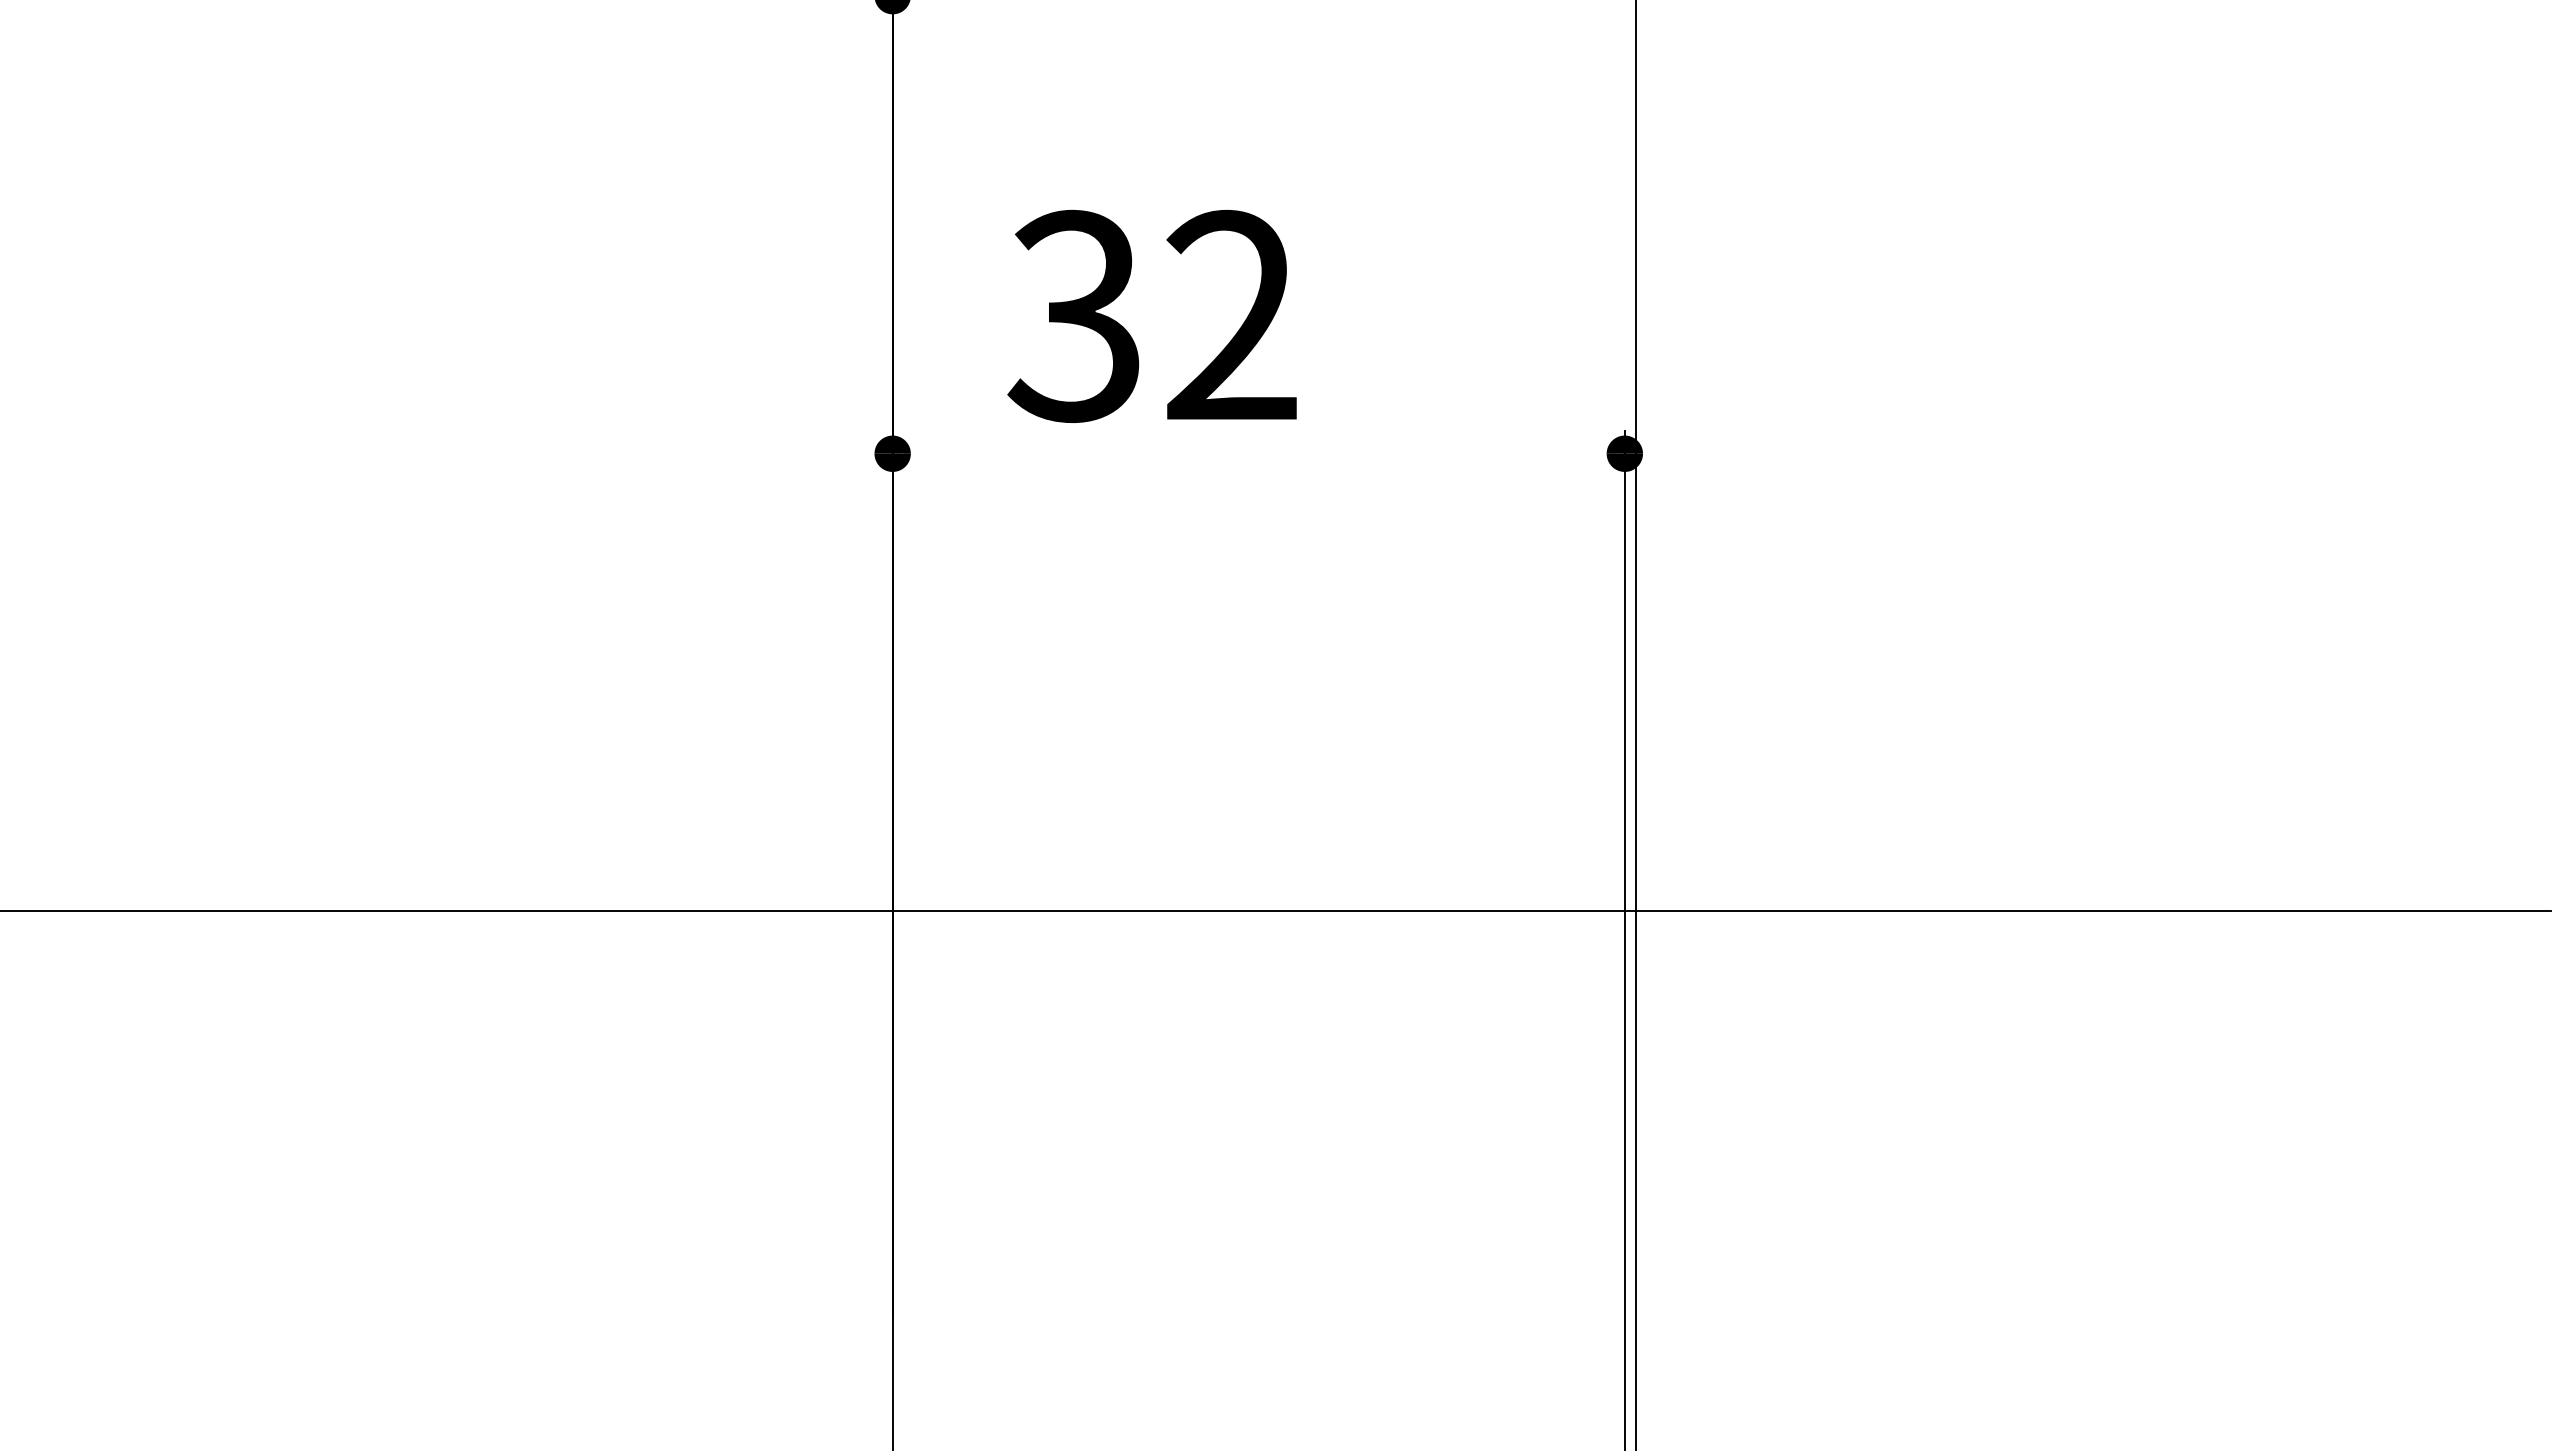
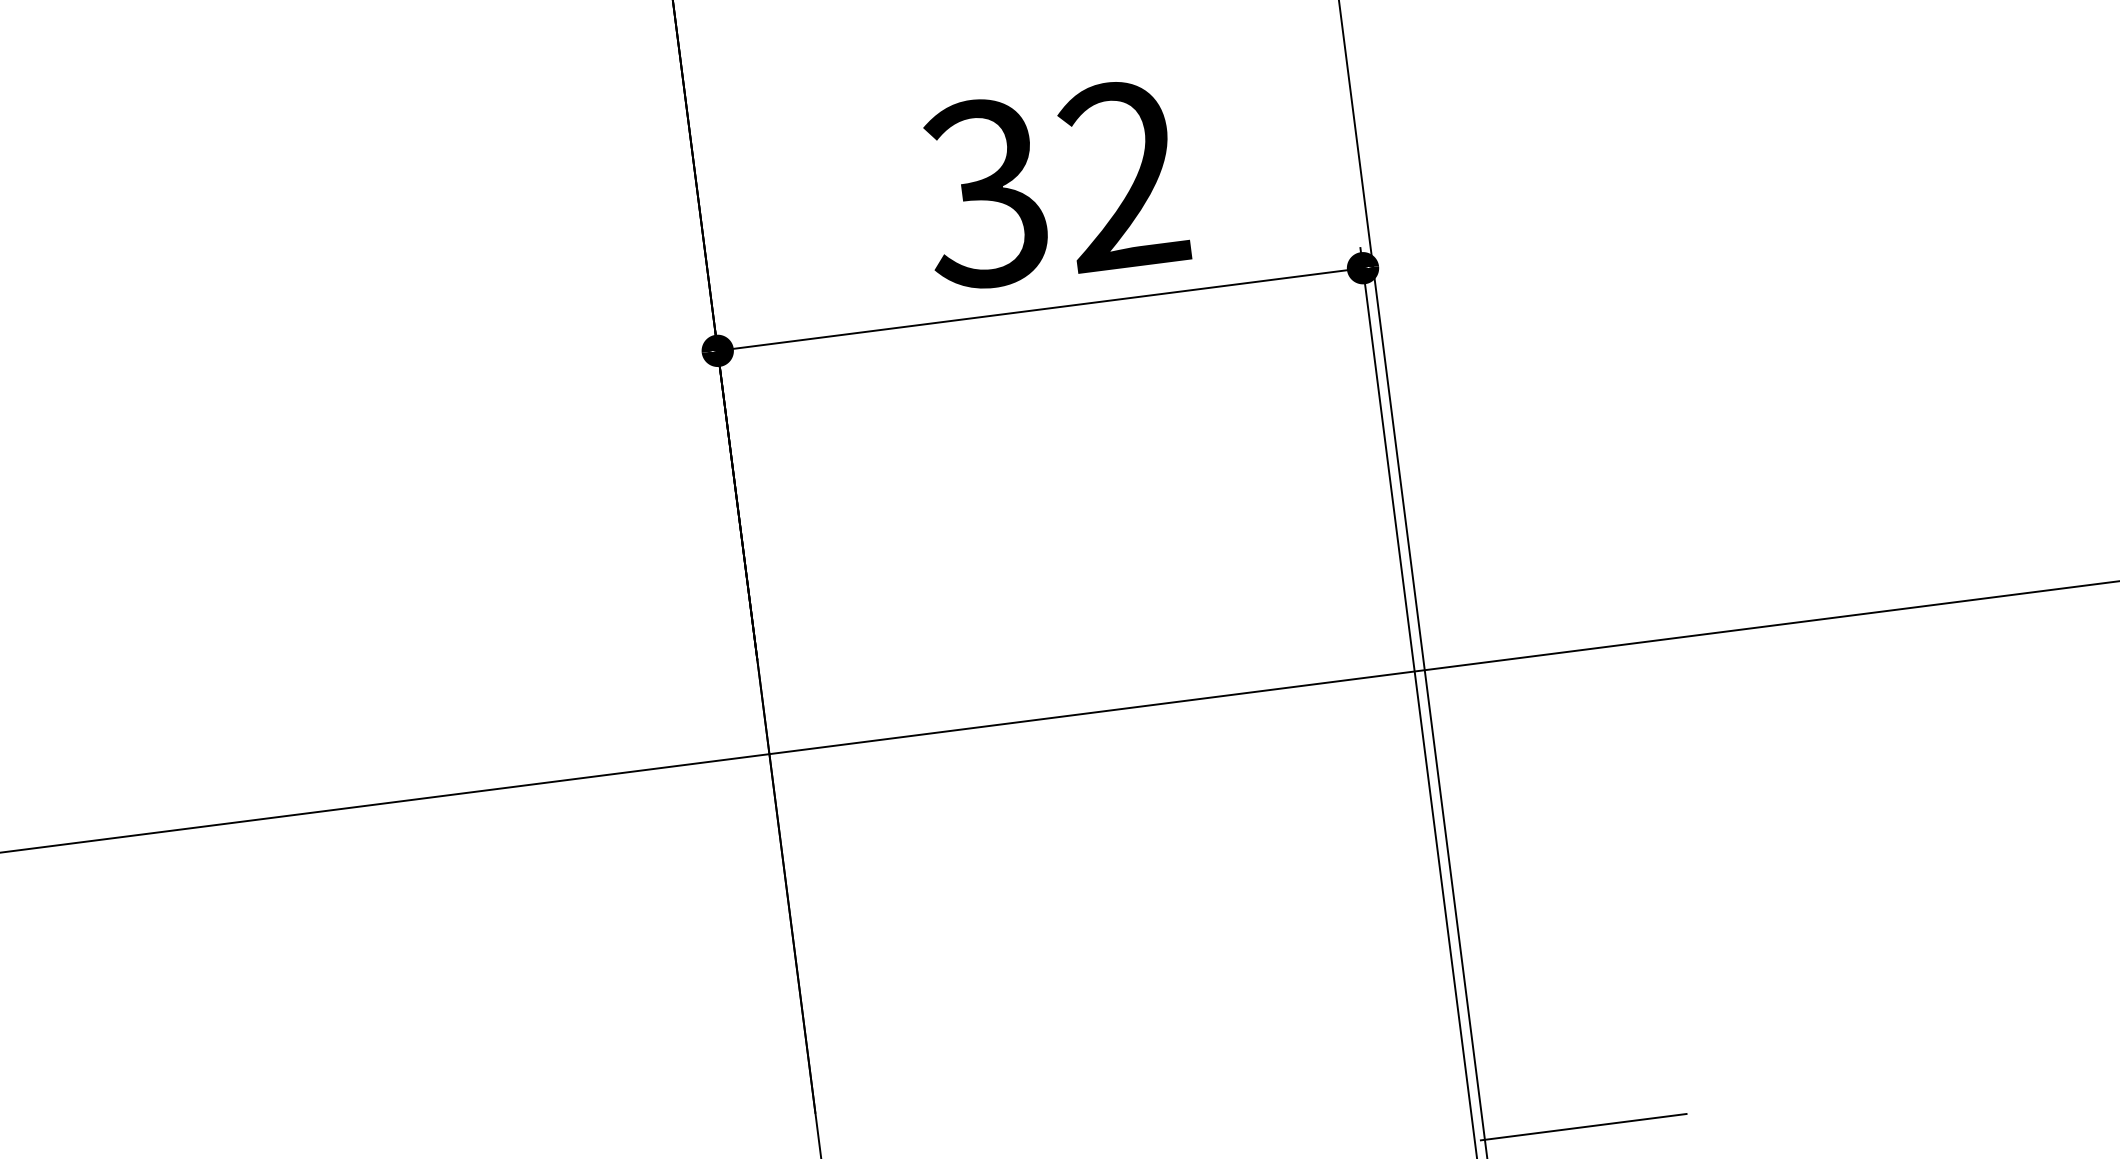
text: (1151, 316) -> (1052, 184), moved
line: (1258, 453) -> (1040, 309), added
line: (1748, 1444) -> (1583, 1127), added

